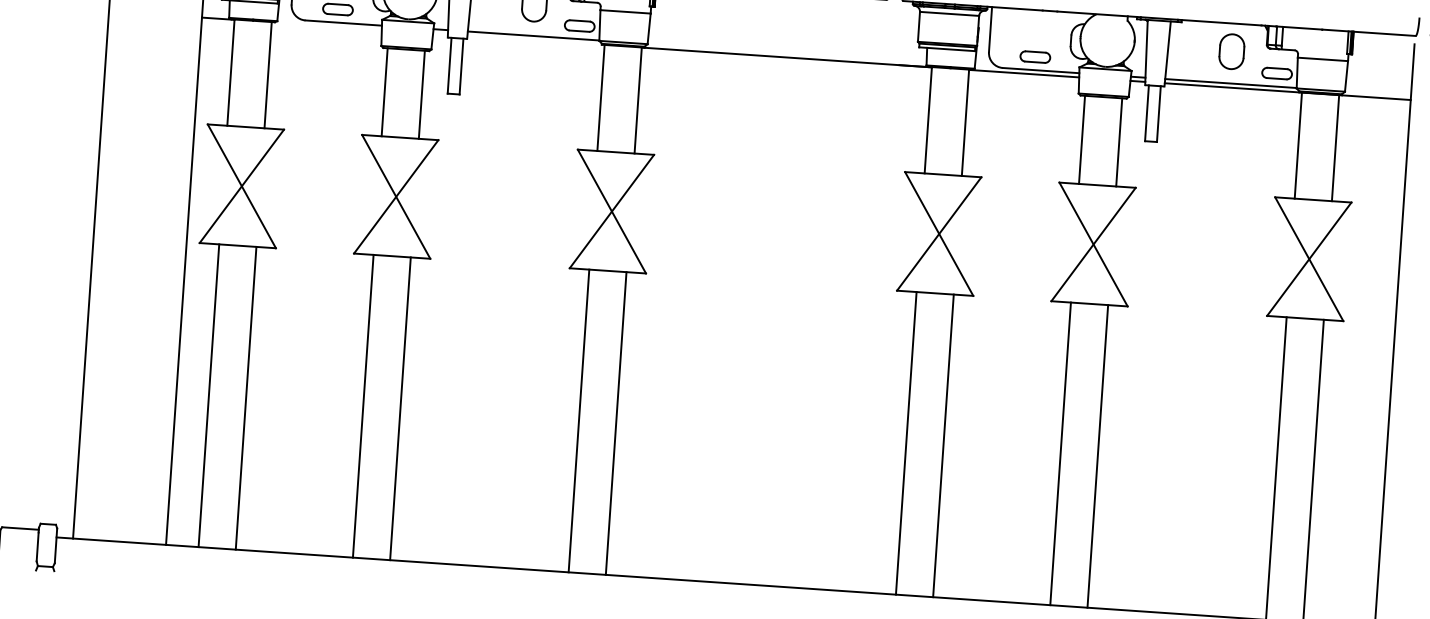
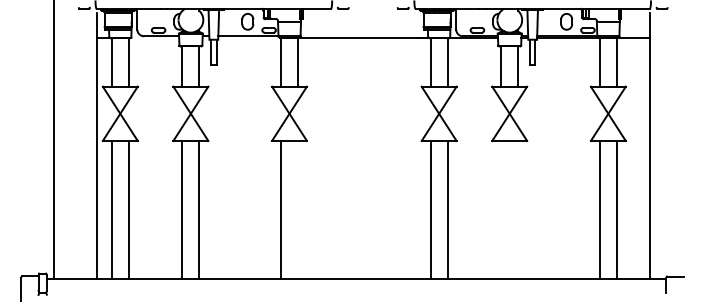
line: (617, 422) -> (298, 209), removed
line: (1061, 452) -> (501, 209), removed
line: (1098, 455) -> (518, 209), removed

